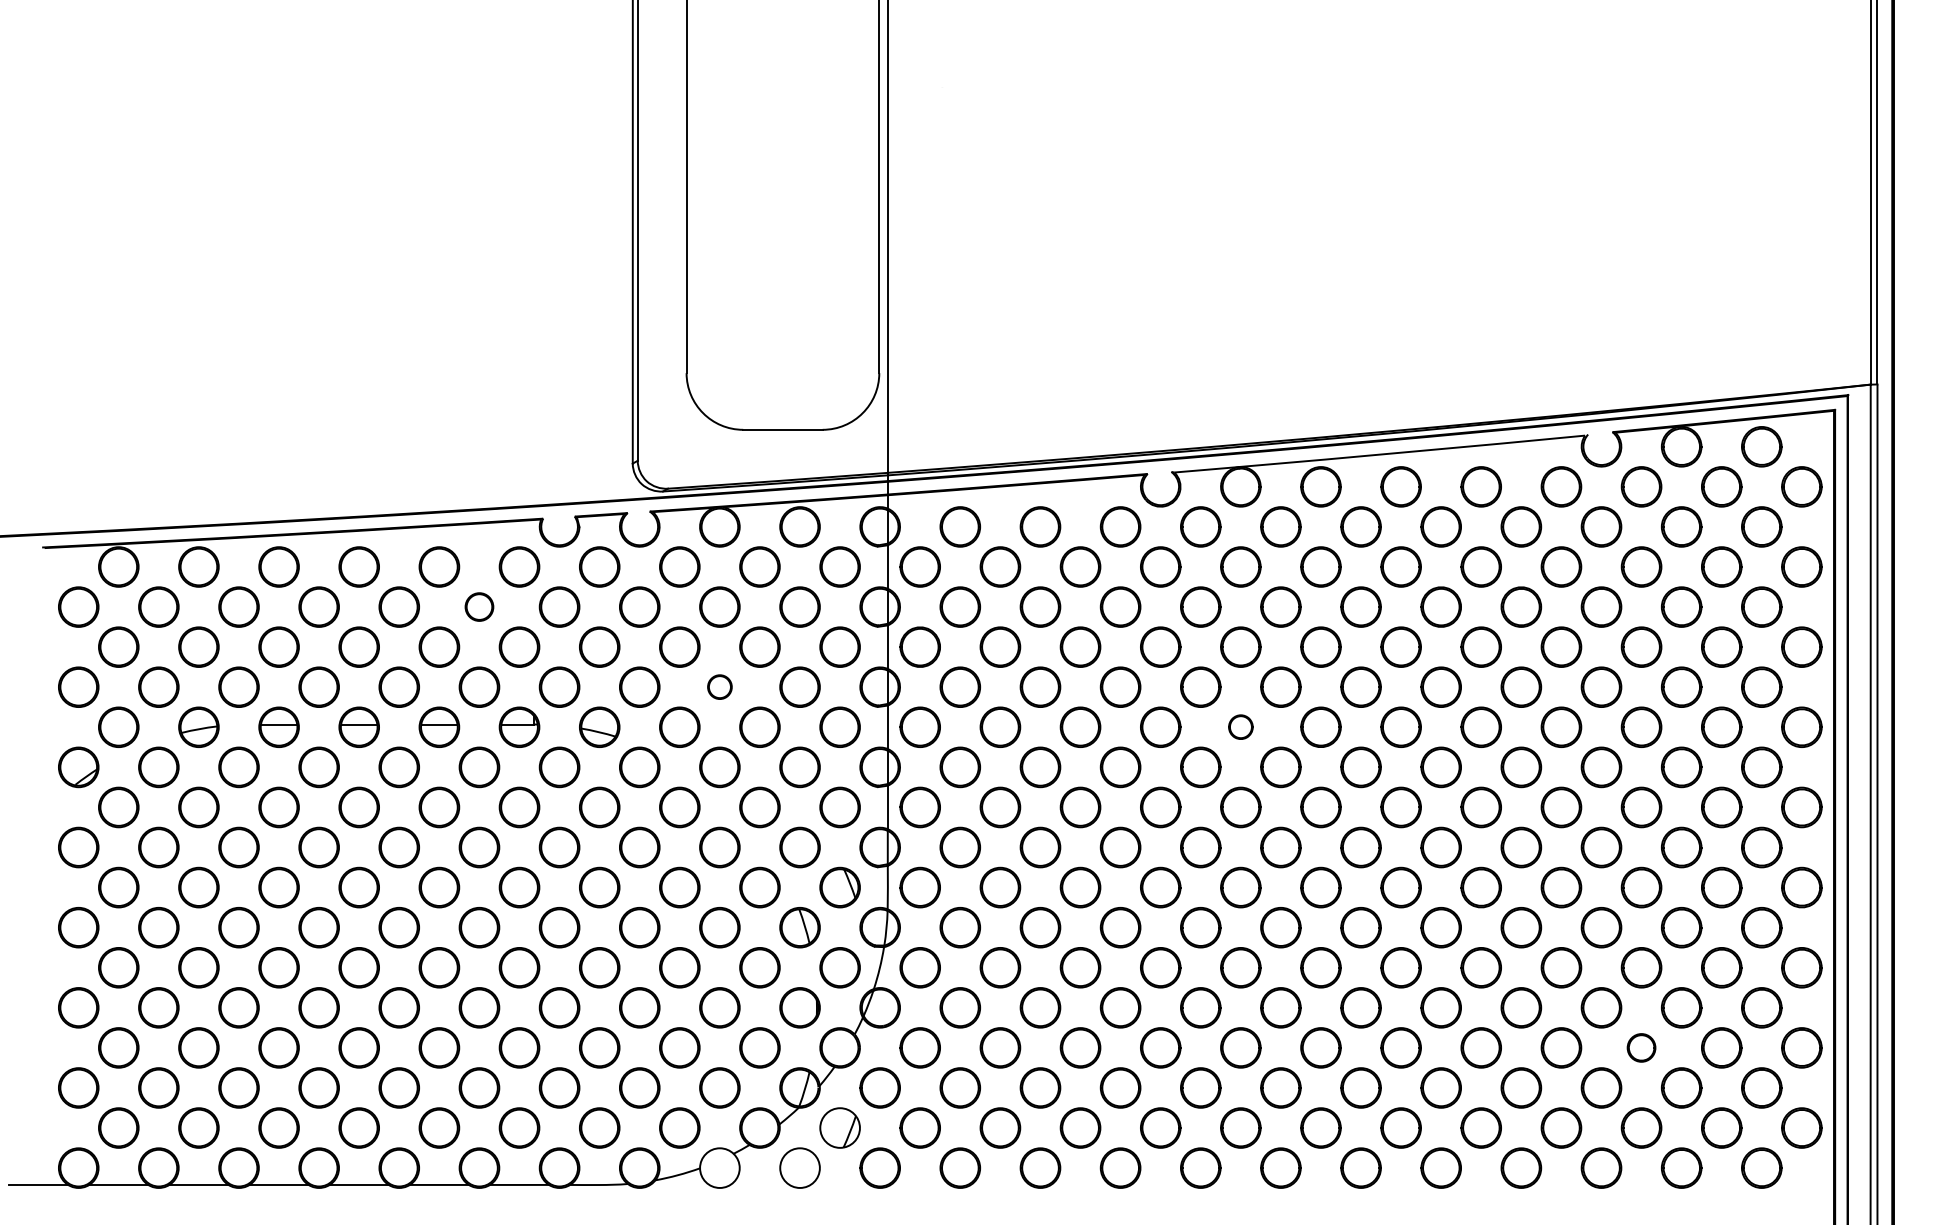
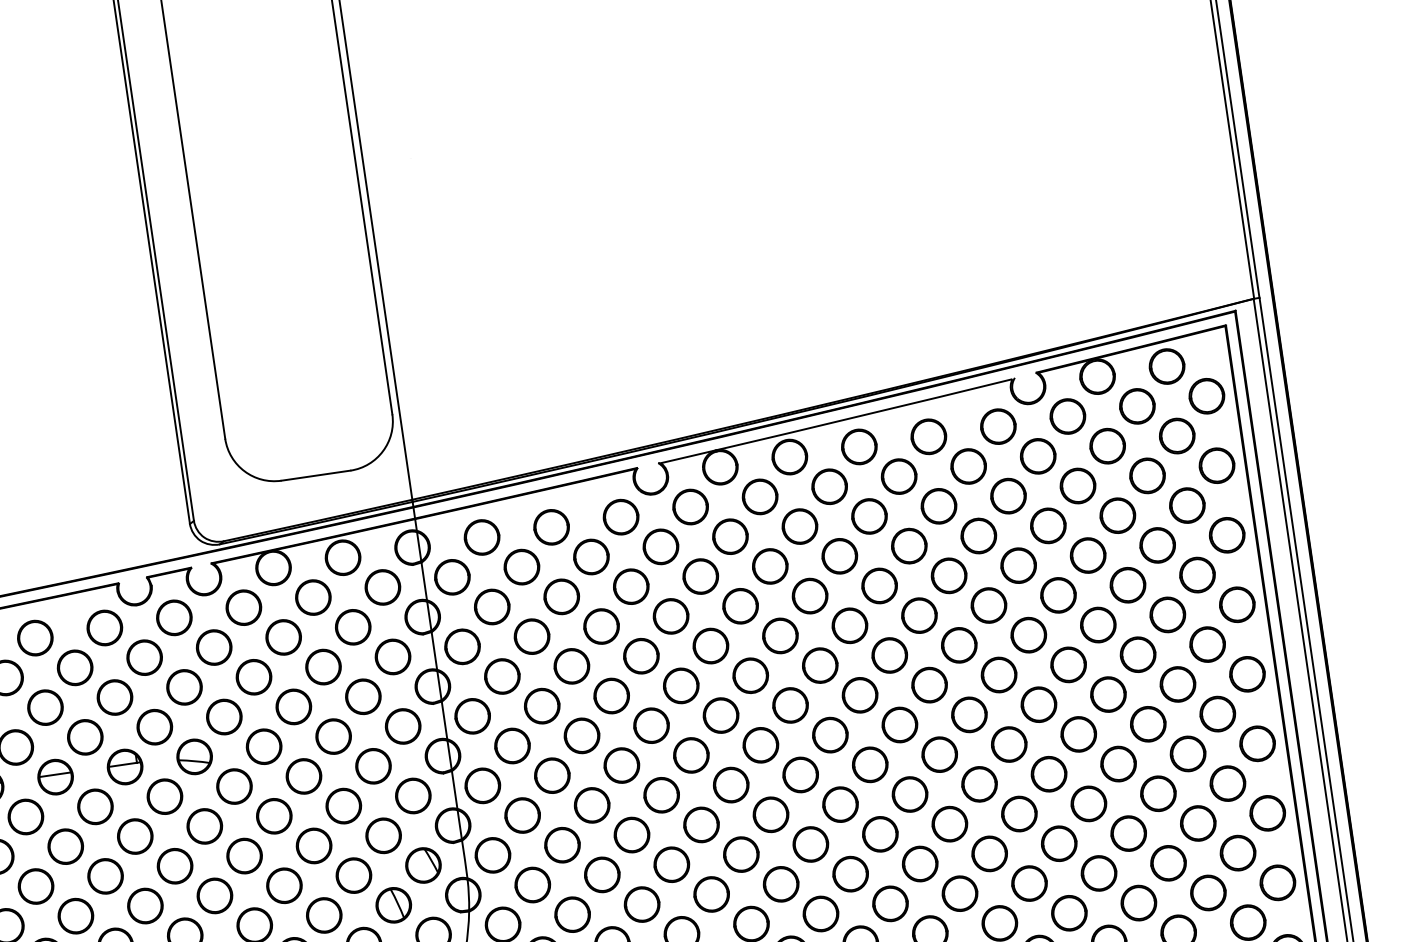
part: (479, 606) -> (75, 667), size x1.43
part: (719, 686) -> (293, 706), size x1.67
part: (1240, 726) -> (750, 675), size x1.67
part: (1641, 1047) -> (1138, 902), size x1.43

